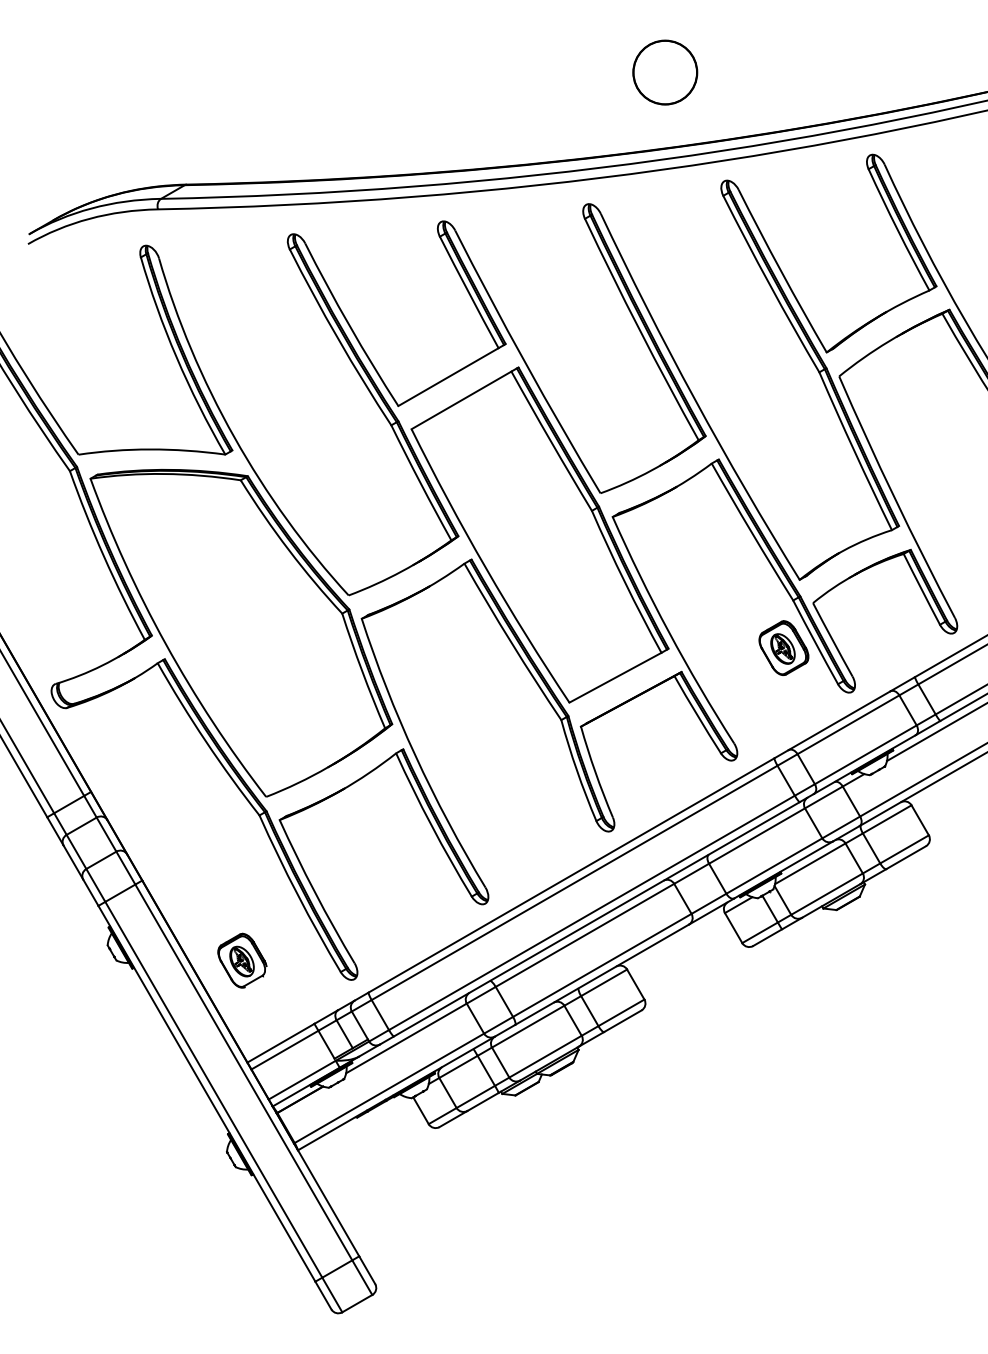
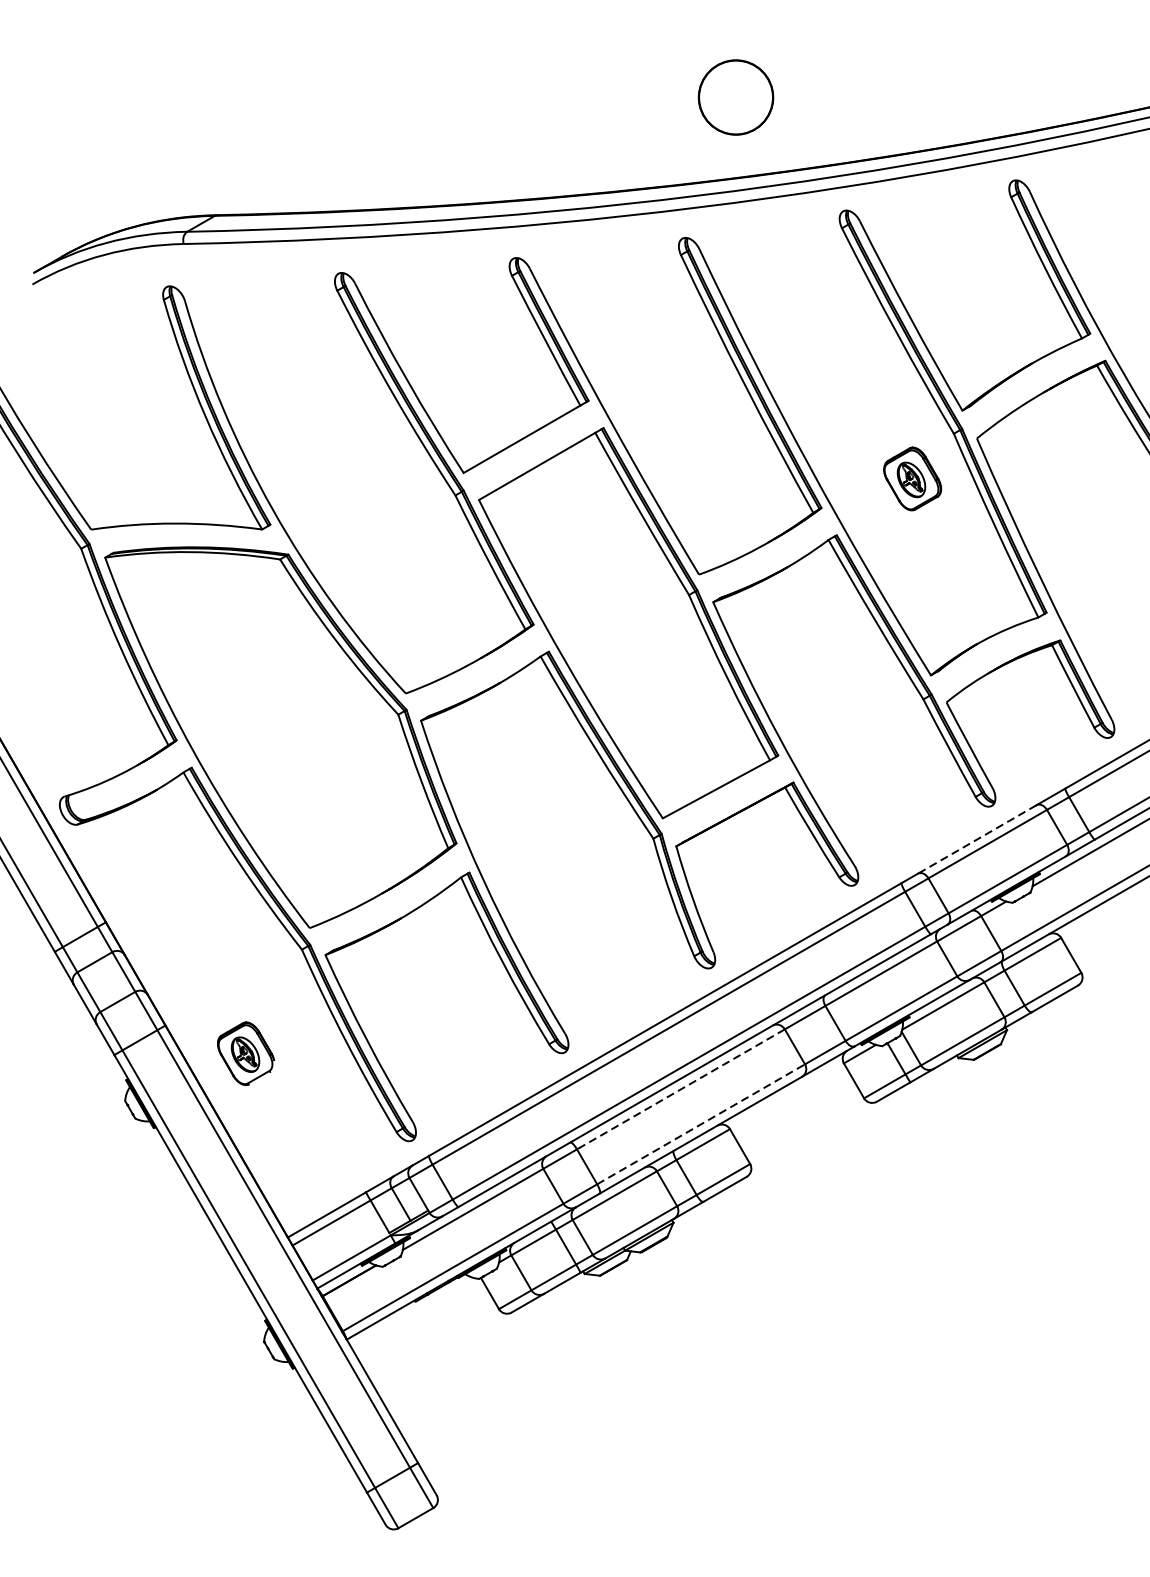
part: (665, 72) -> (736, 97), moved
part: (783, 647) -> (912, 478), moved
line: (839, 720) -> (977, 839), solid -> dashed
line: (584, 935) -> (680, 1089), solid -> dashed
part: (242, 960) -> (246, 1053), moved
line: (602, 965) -> (701, 1124), solid -> dashed

